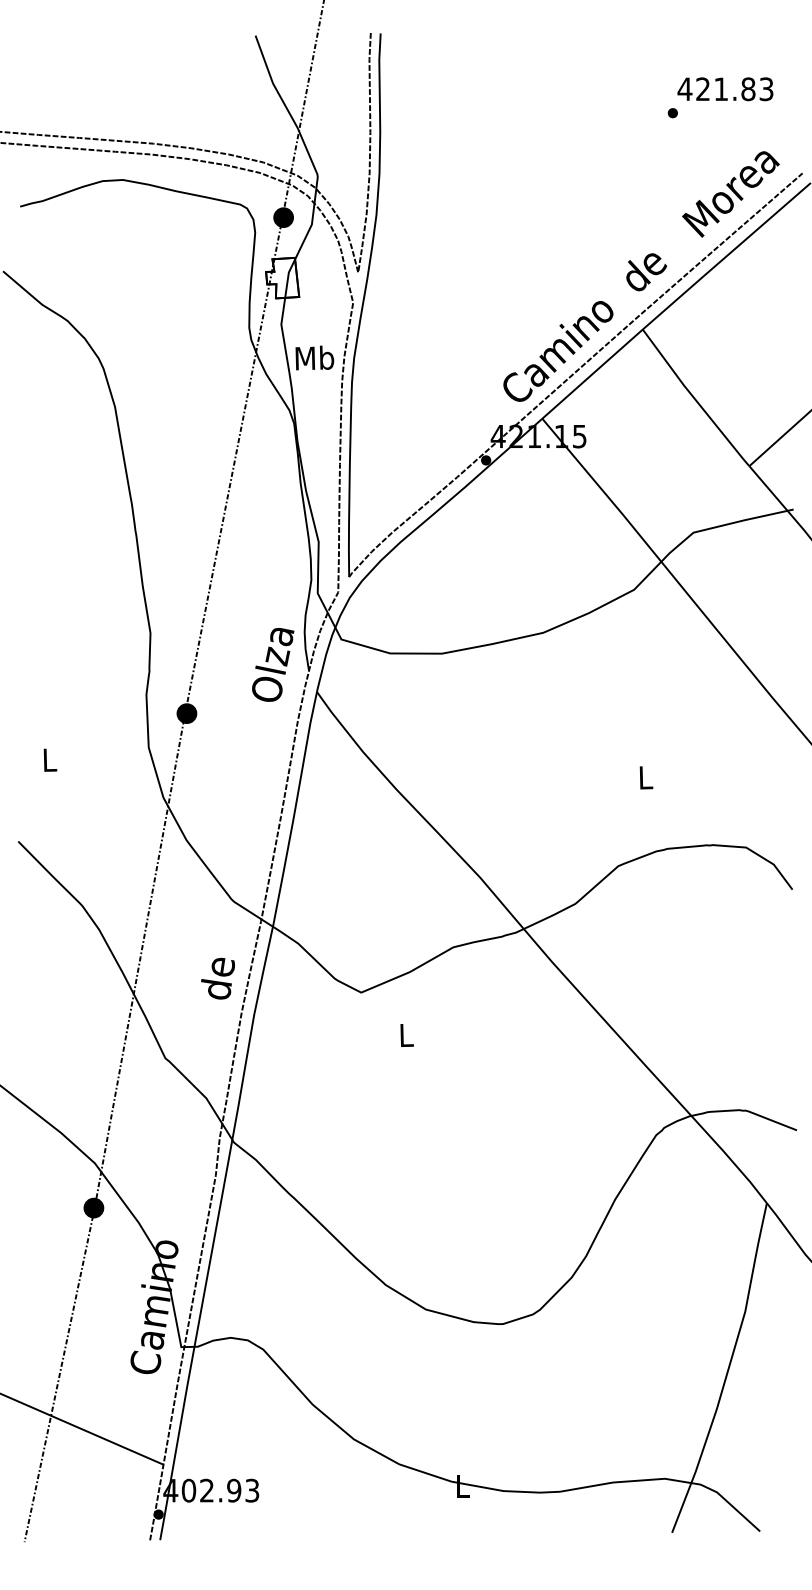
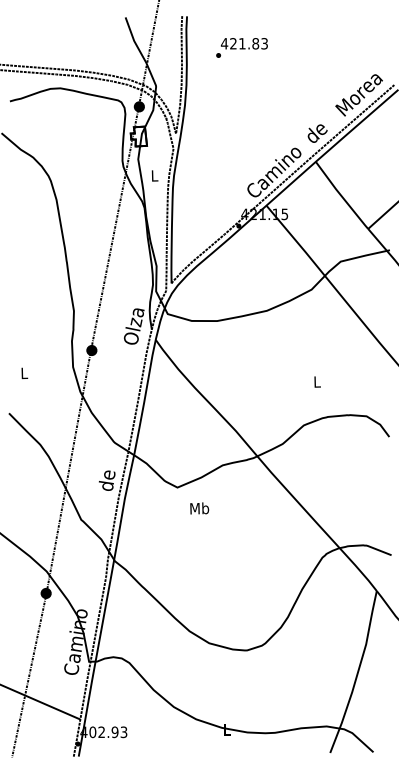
text: (719, 96) -> (241, 47), moved
text: (314, 357) -> (154, 175), Mb -> L
text: (406, 1035) -> (199, 508), L -> Mb

